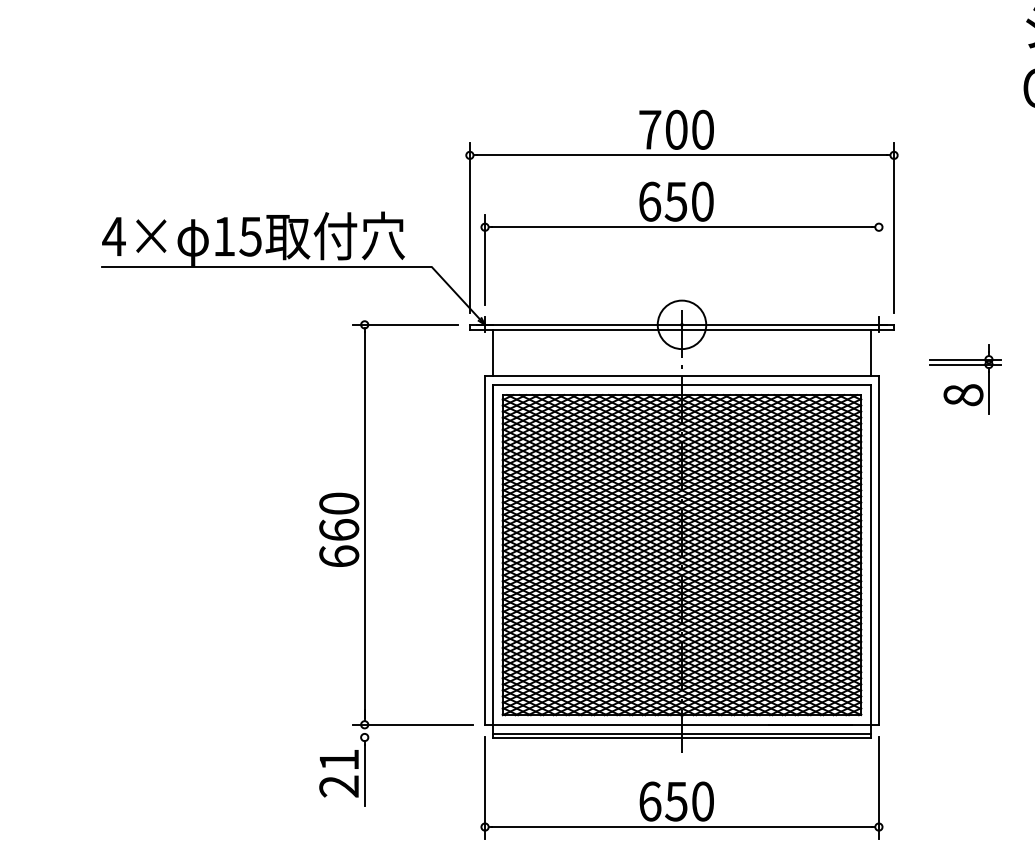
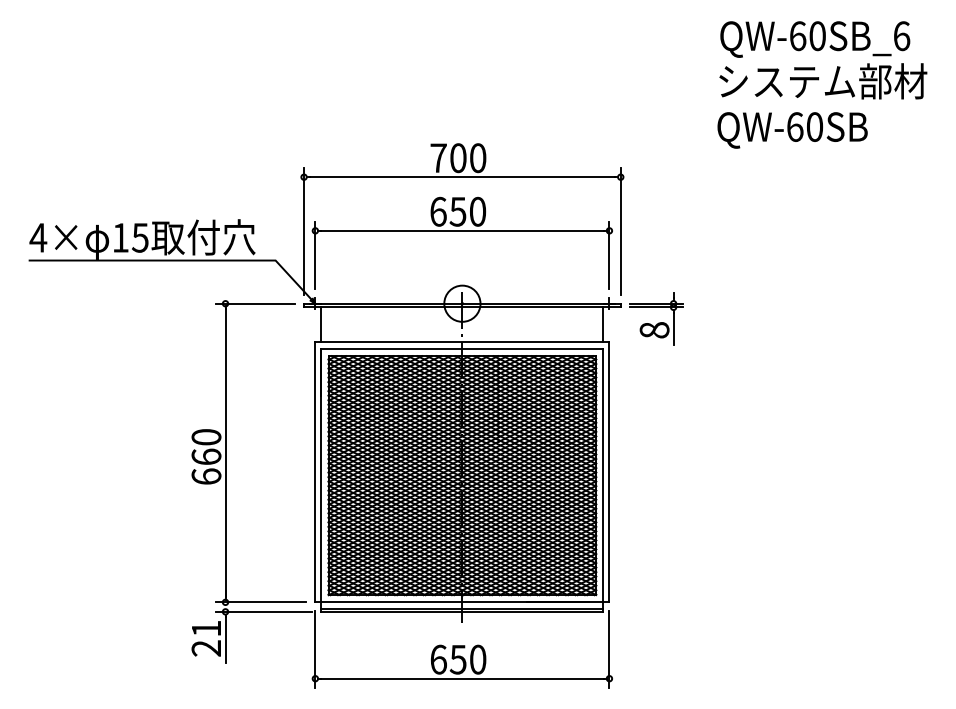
line: (878, 260) -> (609, 255), added
part: (966, 379) -> (656, 318), moved
line: (416, 737) -> (264, 611), added

